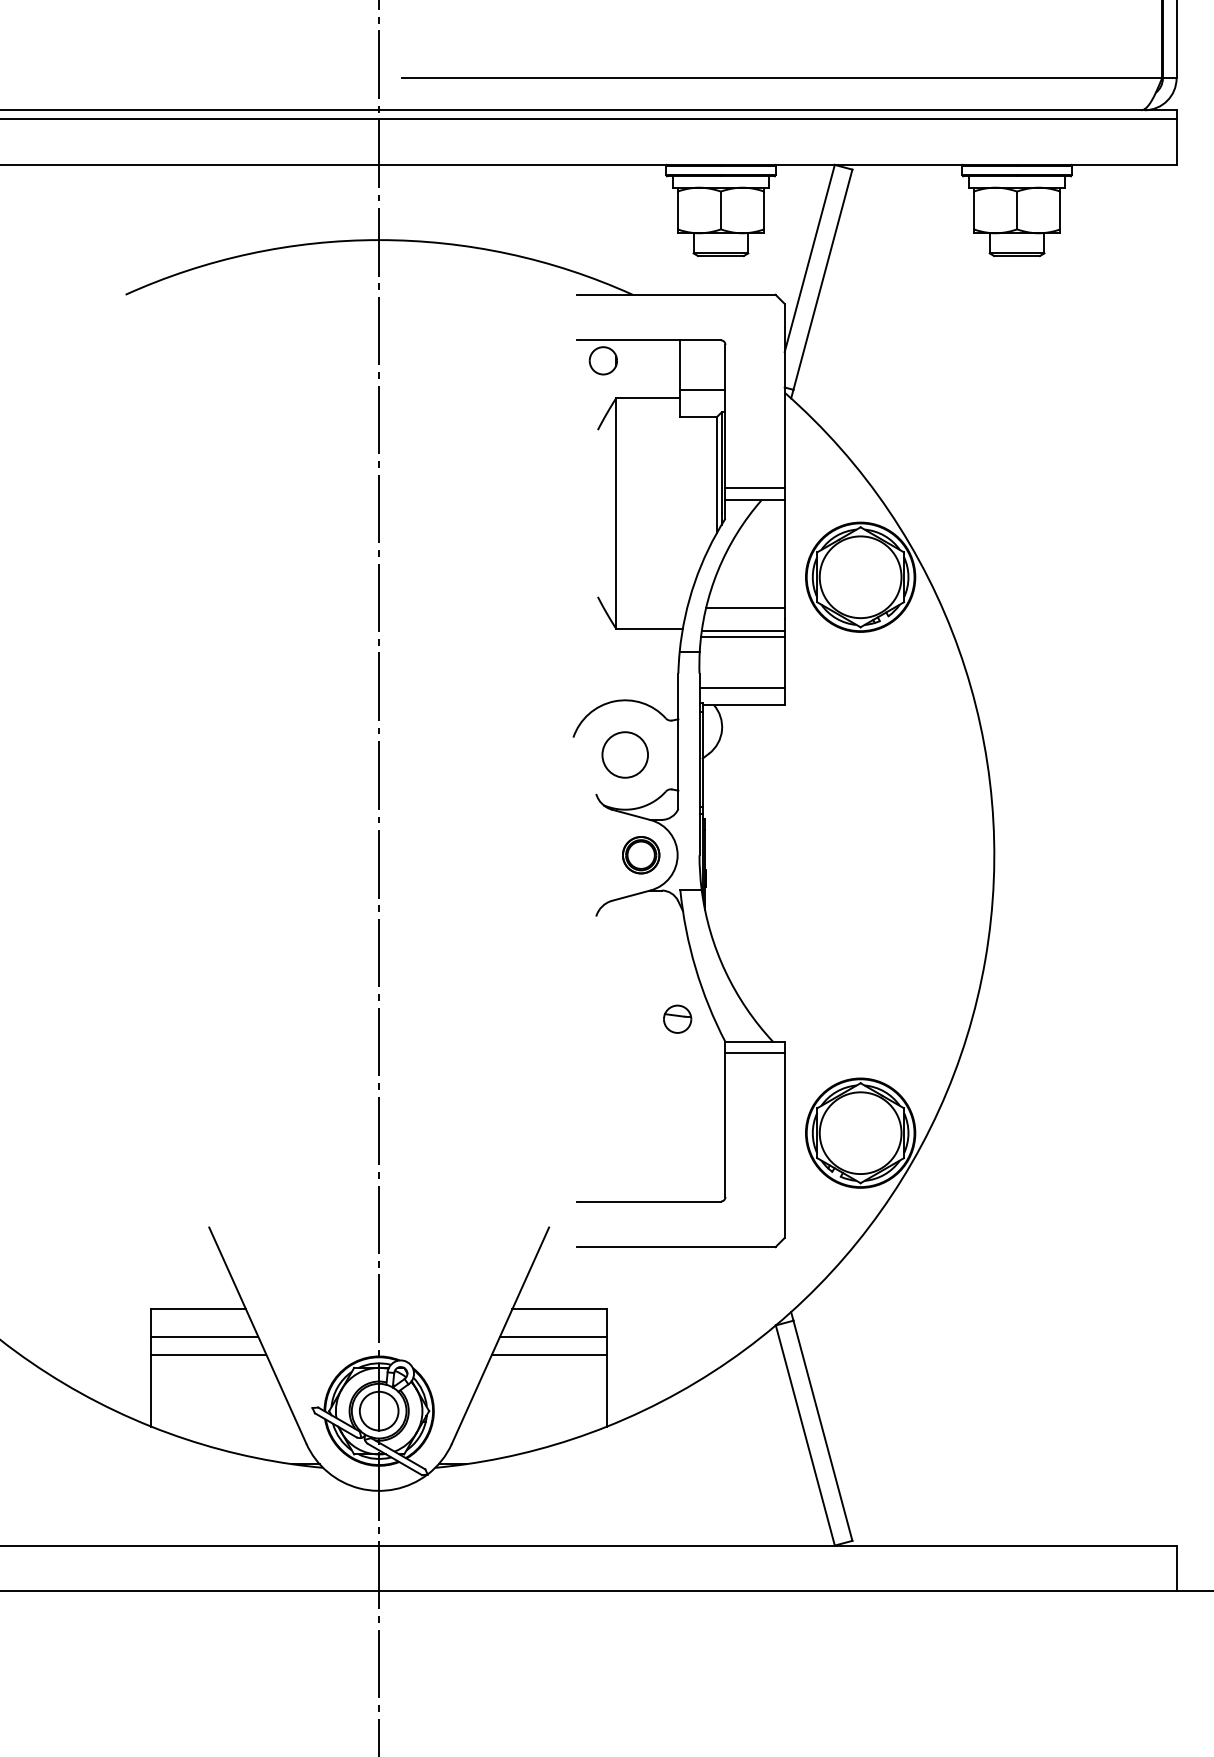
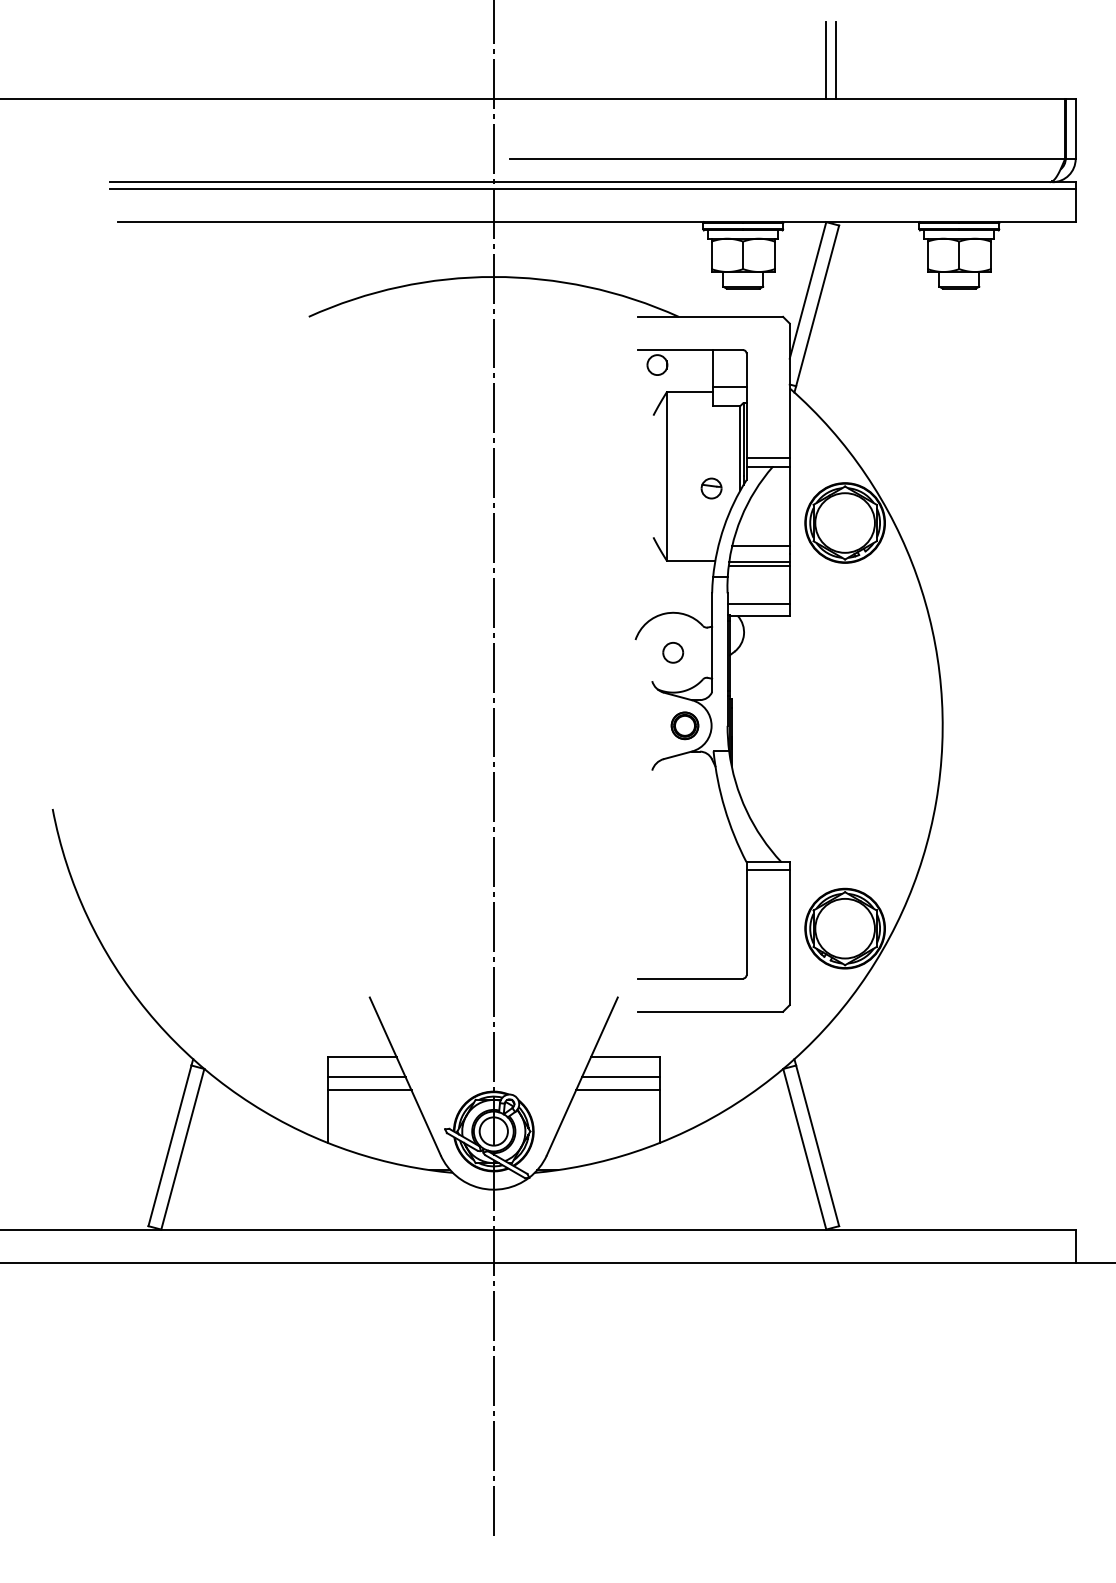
part: (624, 754) -> (672, 652), size x0.6
part: (677, 1019) -> (711, 488), moved

